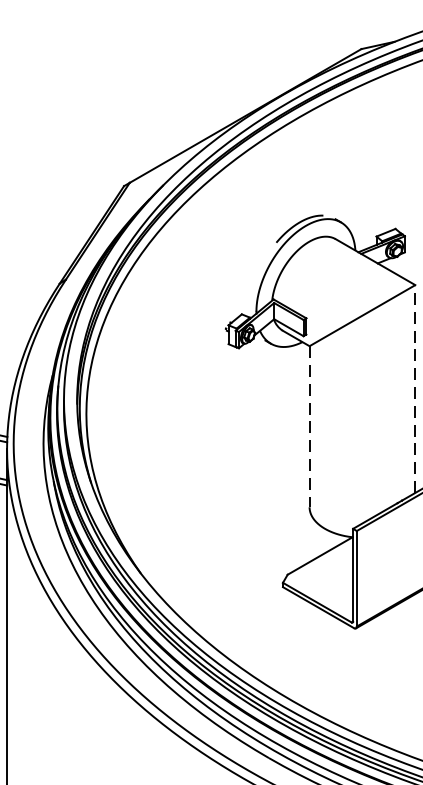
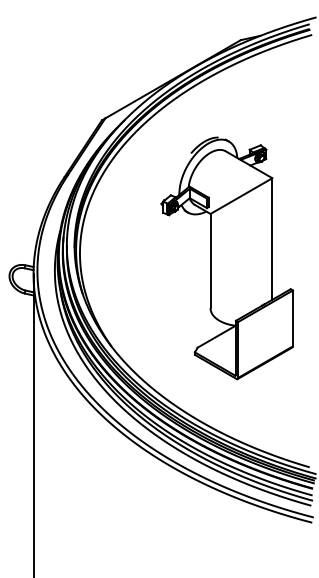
line: (415, 389) -> (272, 239), dashed -> solid
line: (309, 427) -> (210, 261), dashed -> solid

